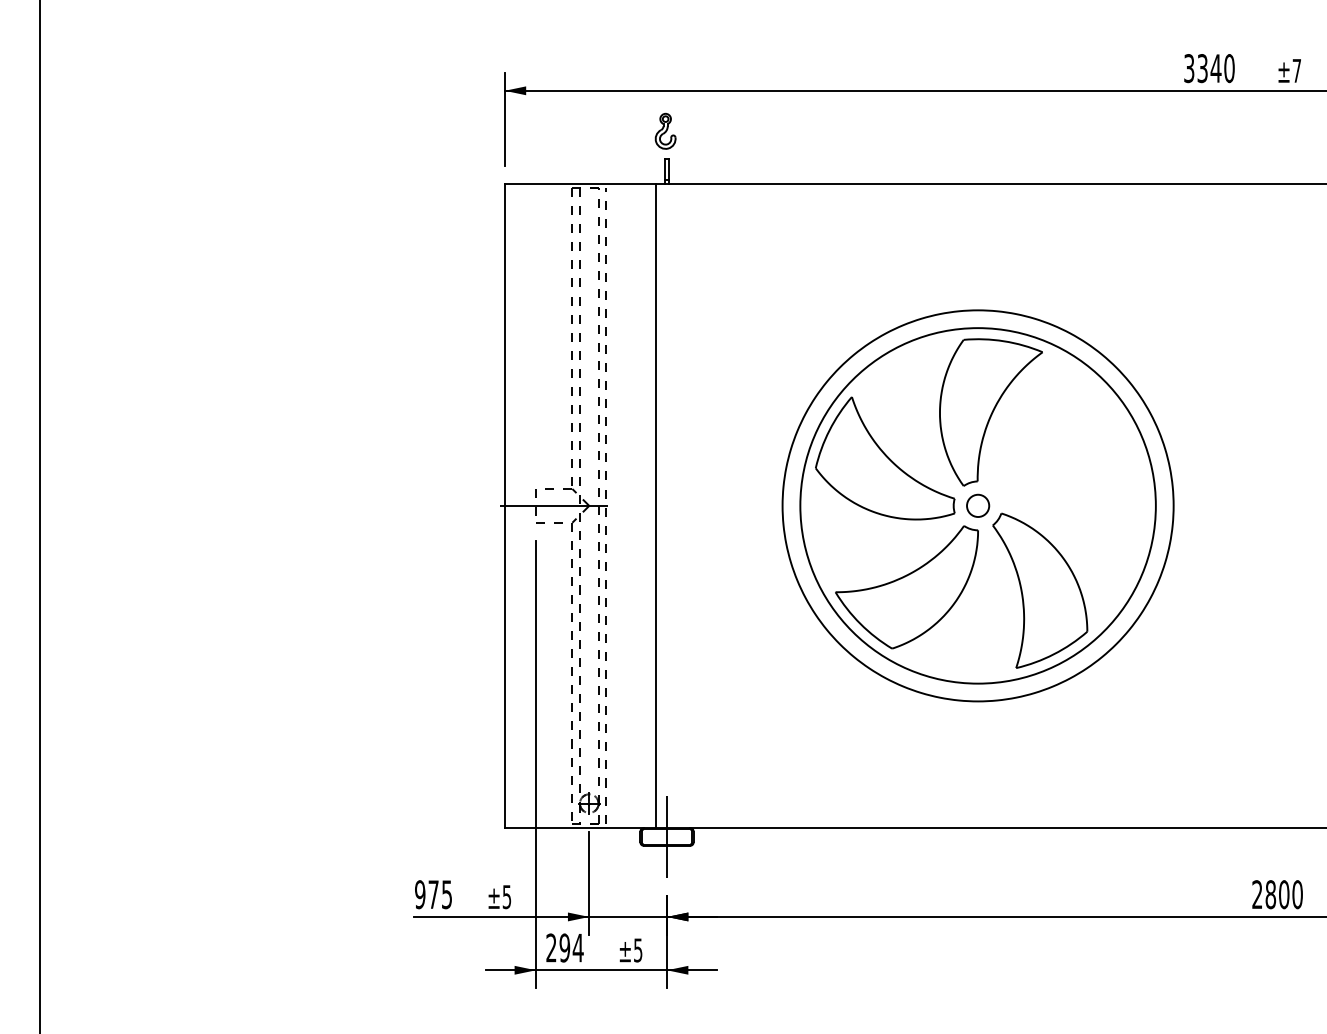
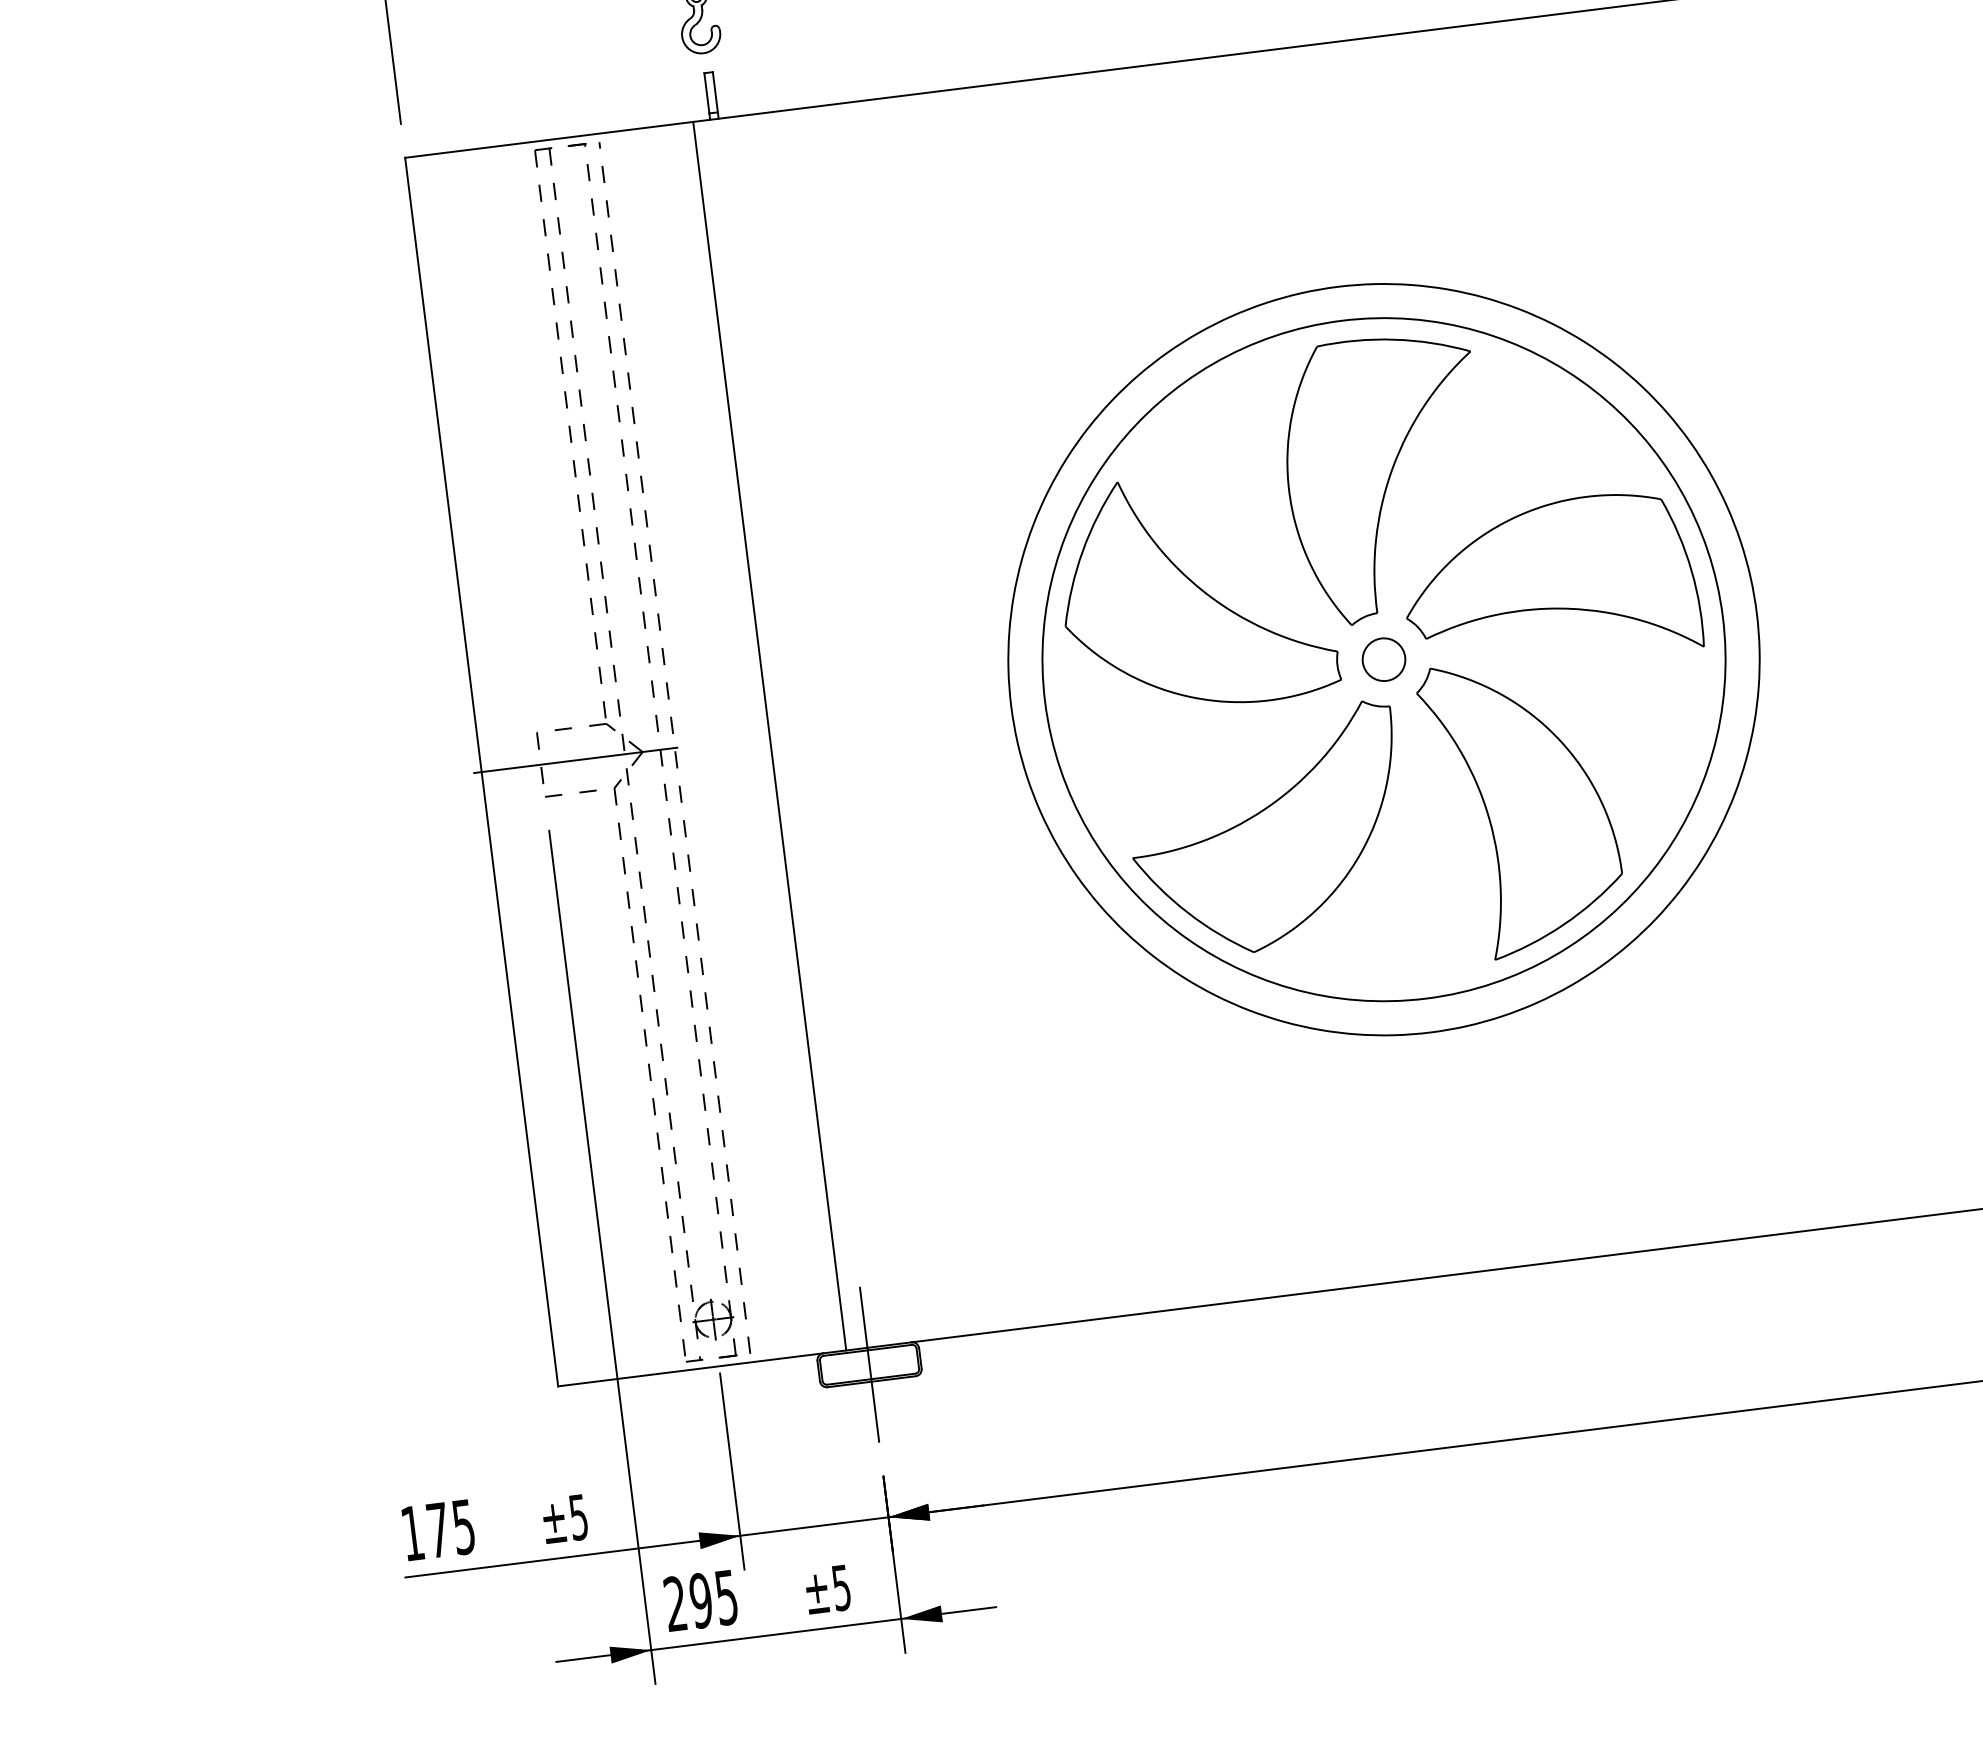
part: (1068, 476) -> (1549, 582), added
text: (420, 894) -> (413, 1533), 975 -> 175
text: (577, 948) -> (725, 1598), 294 -> 295

